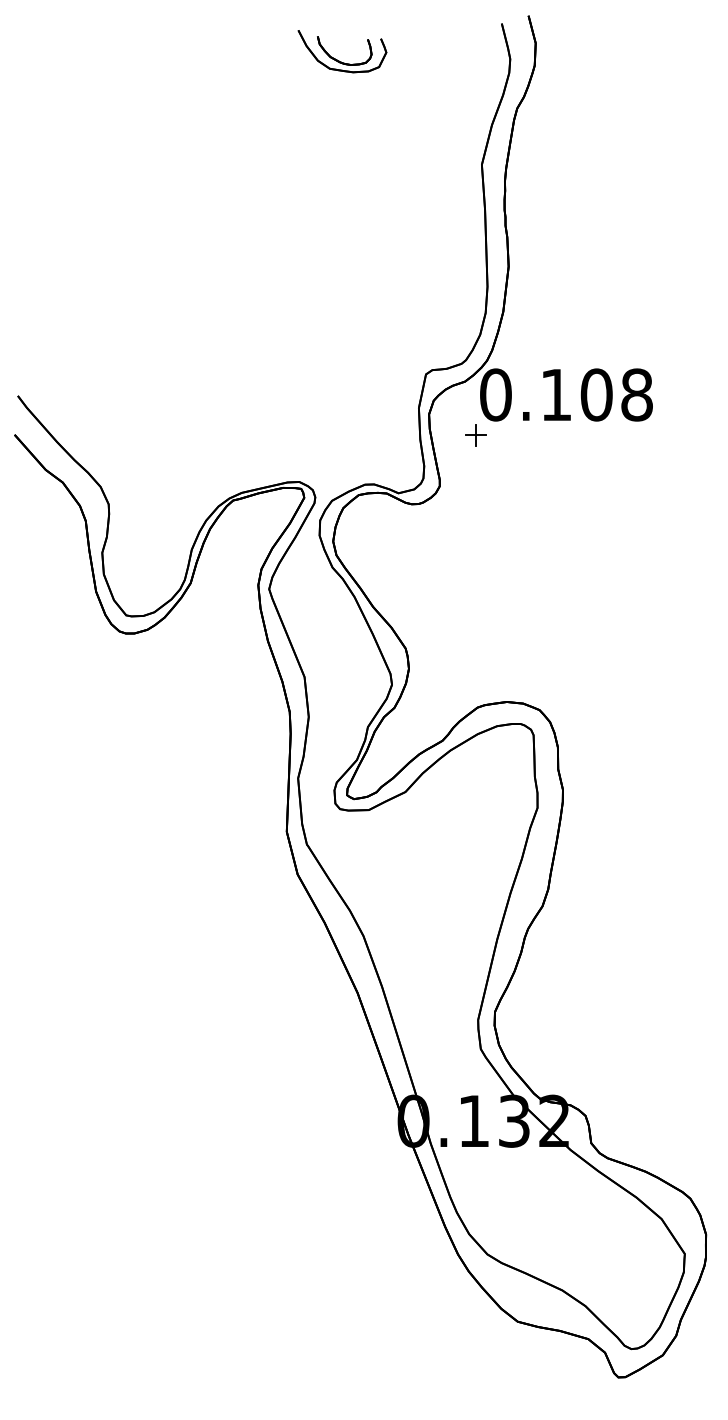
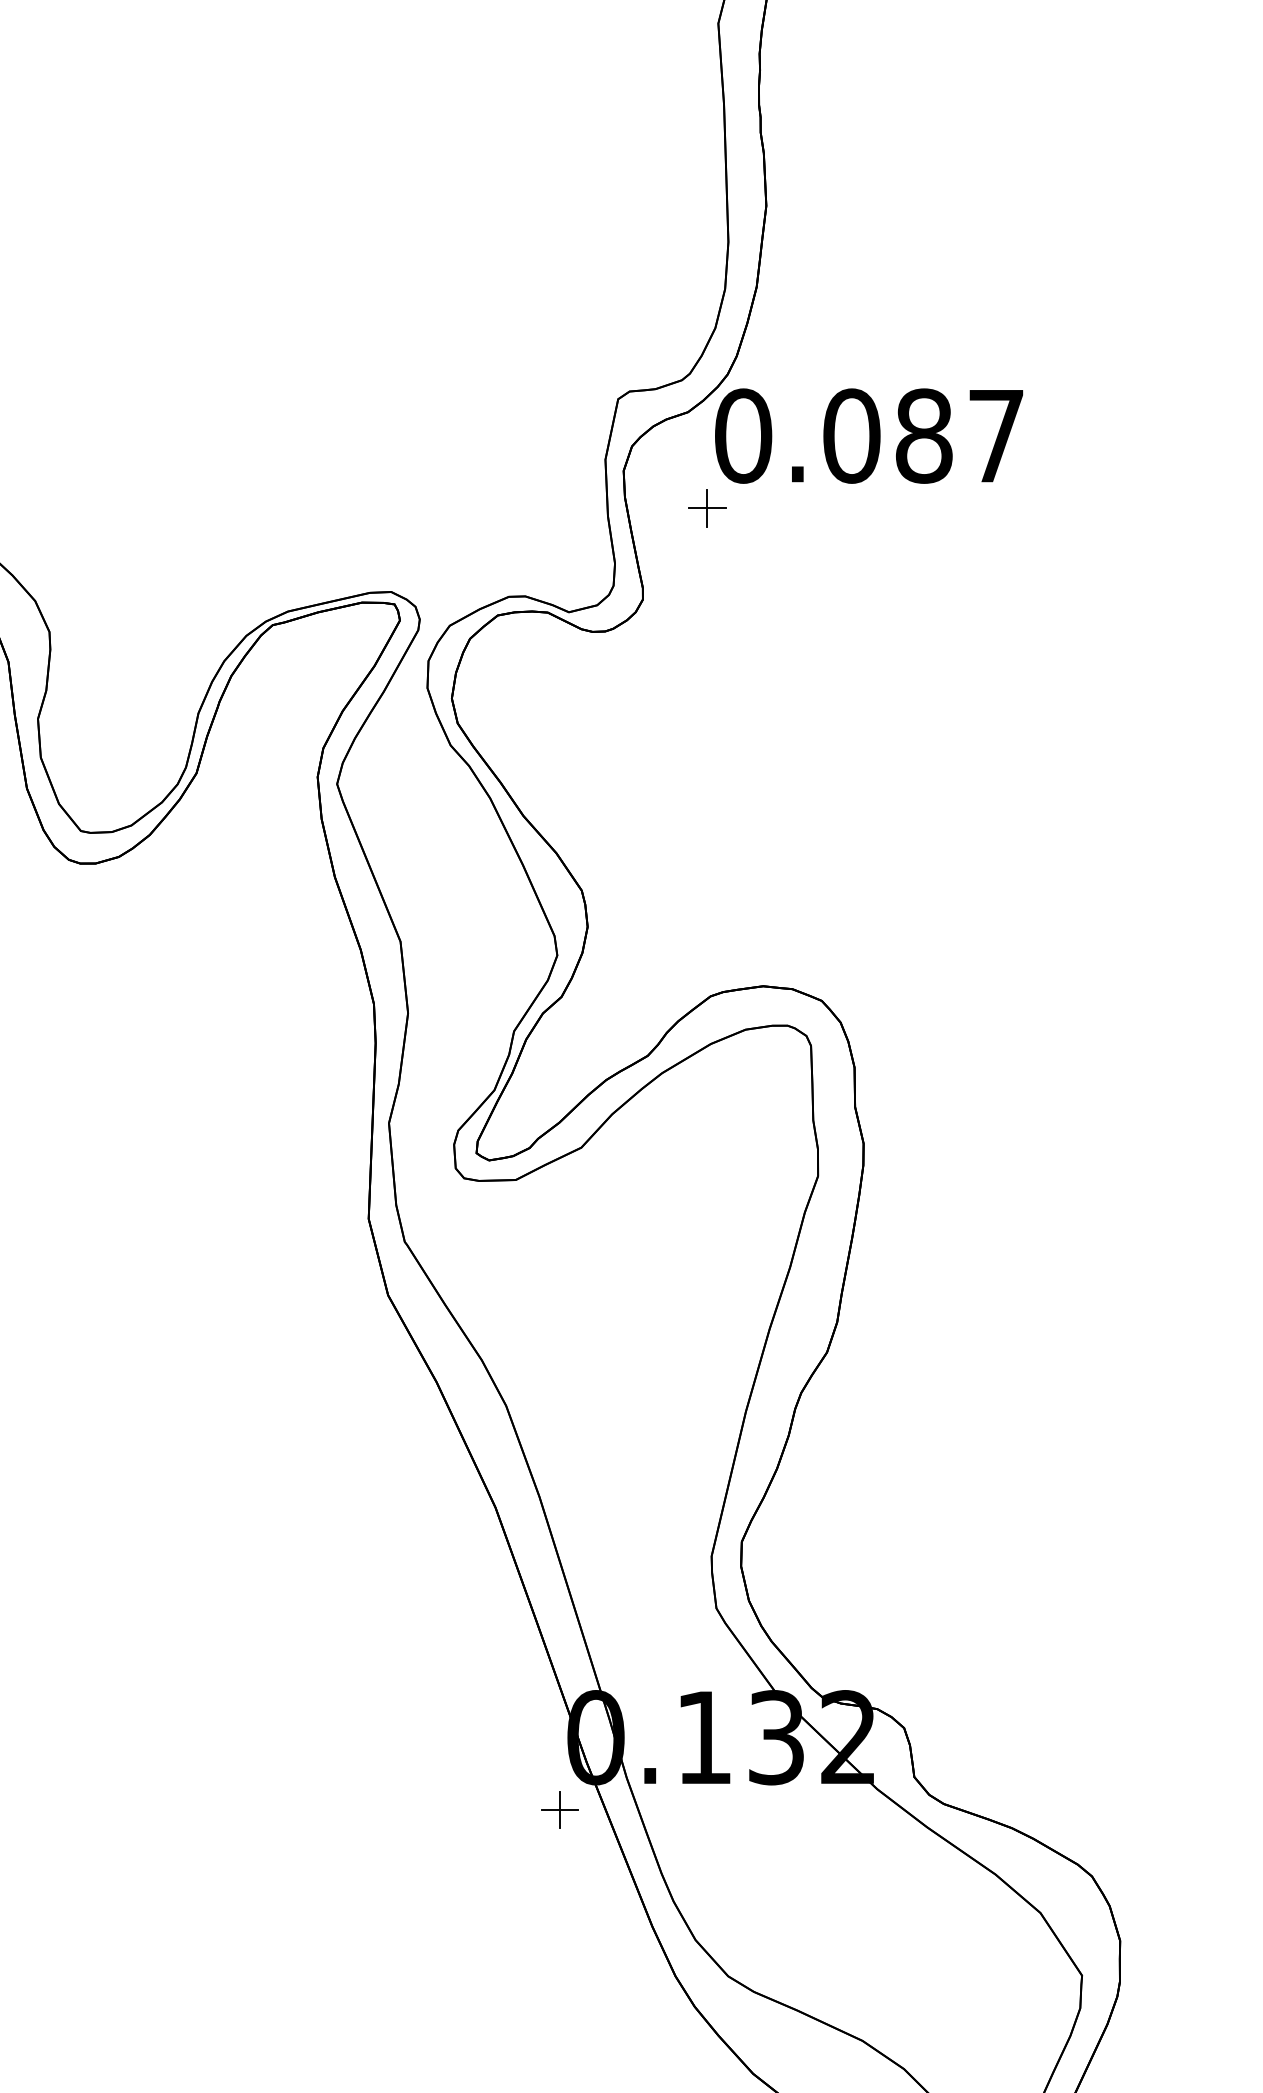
text: (596, 394) -> (923, 435), 0.108 -> 0.087
part: (393, 1161) -> (559, 1809), added

